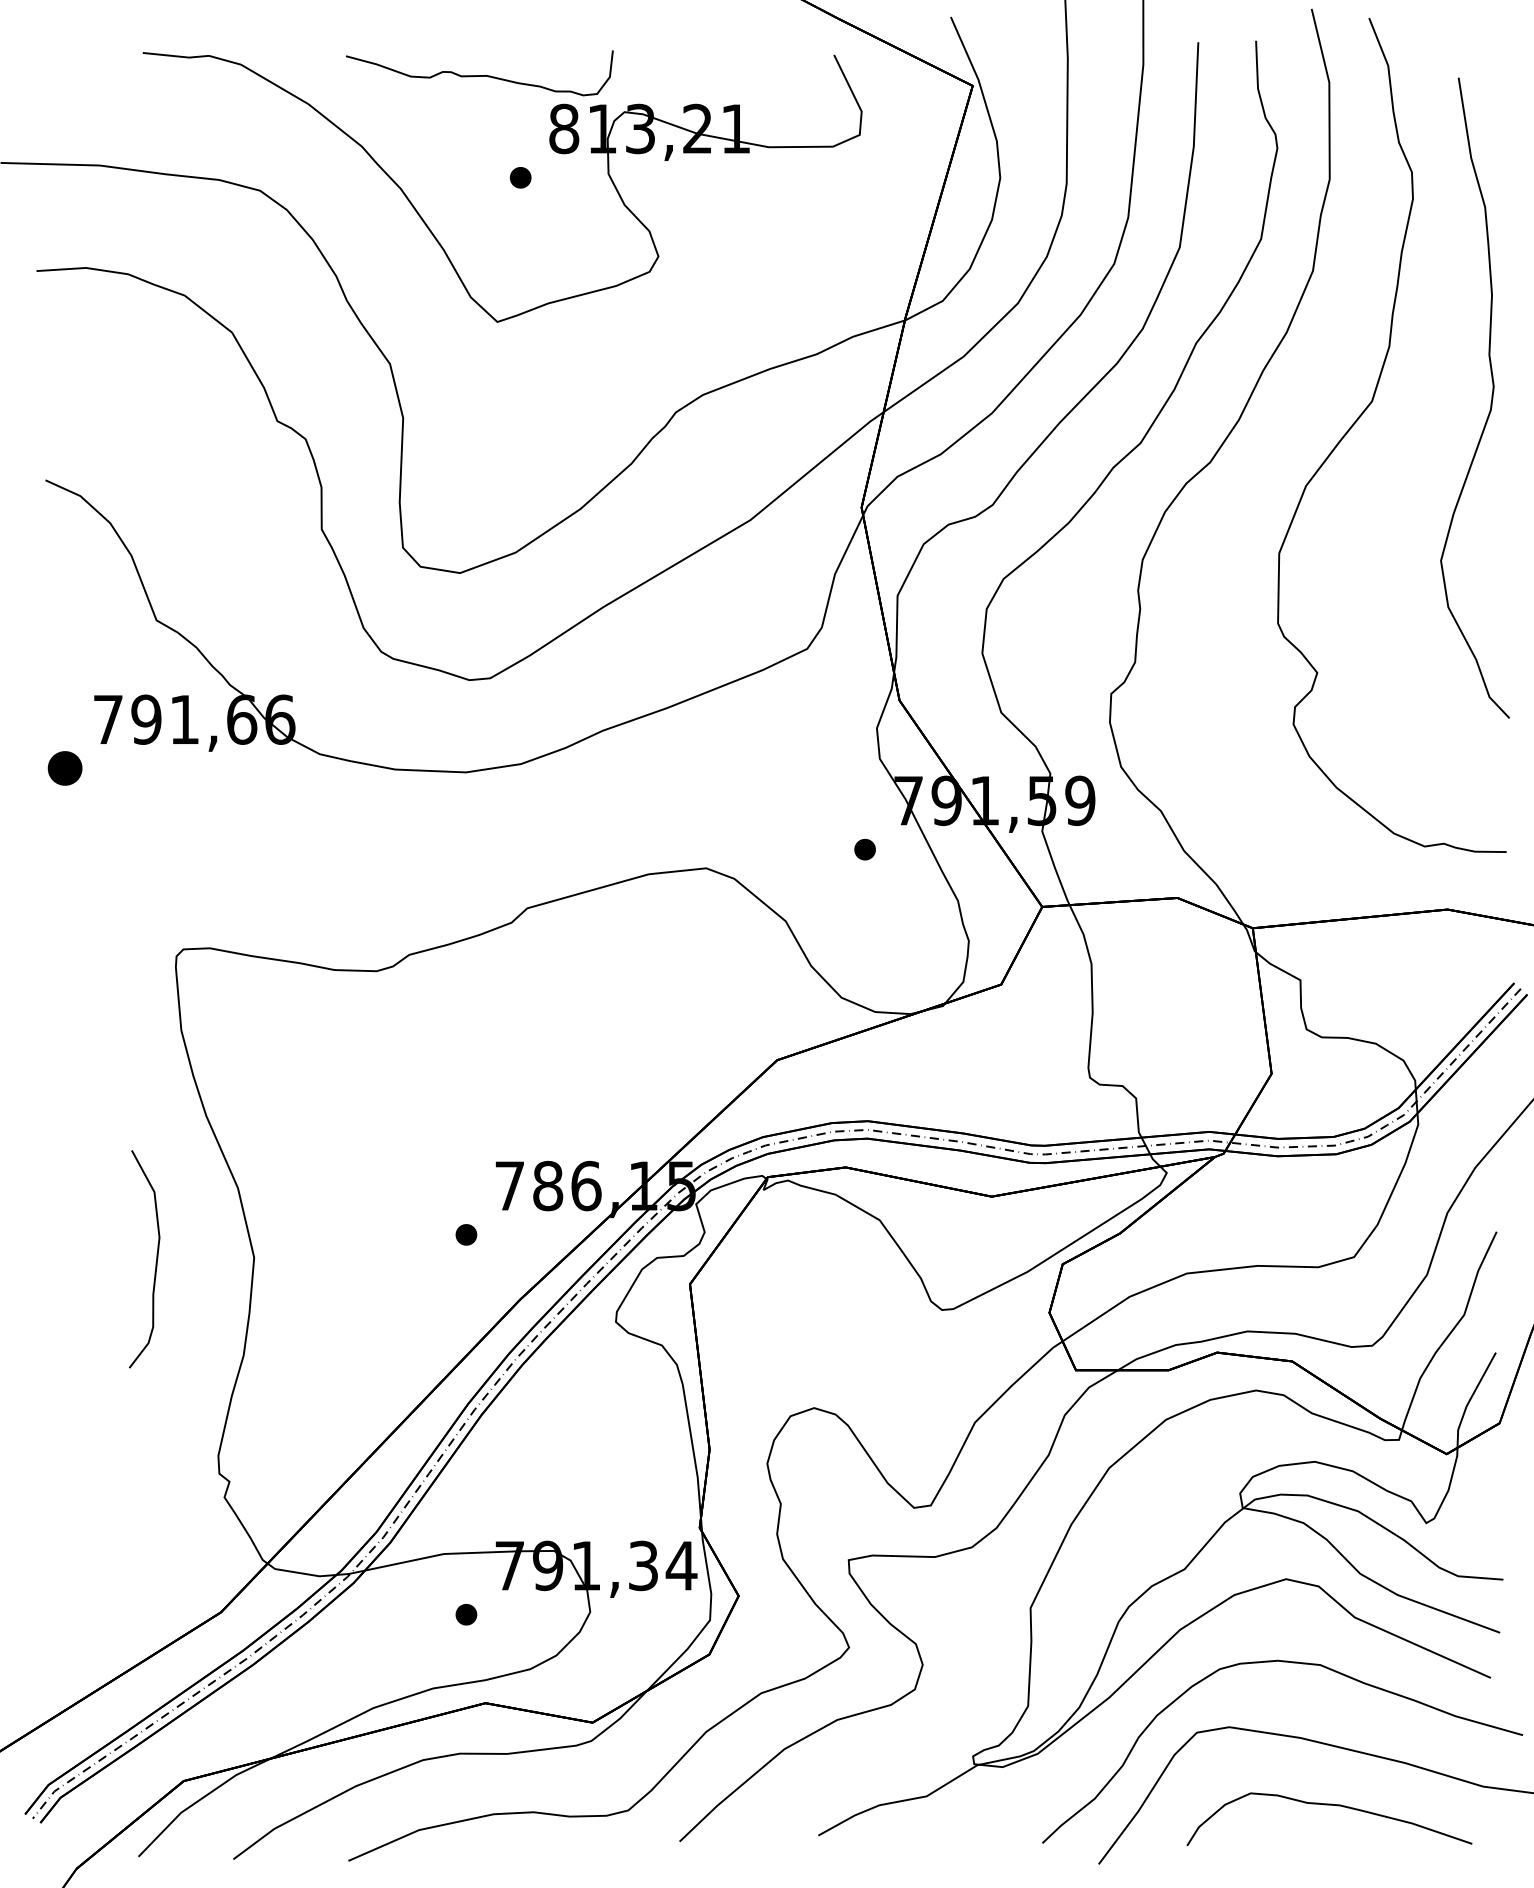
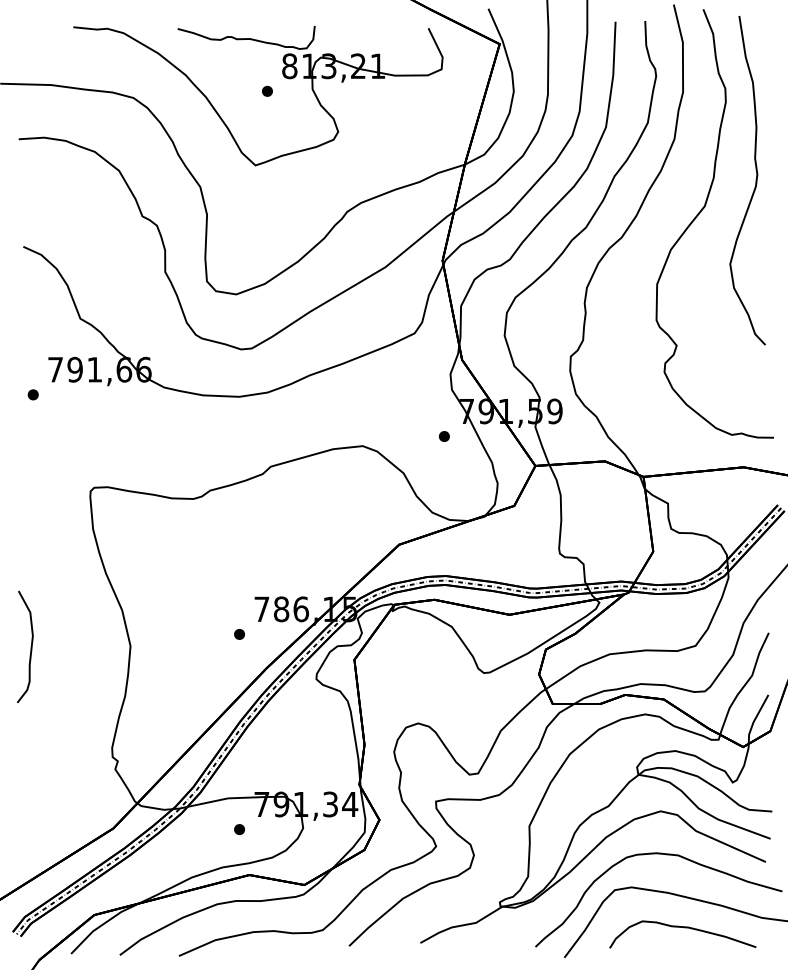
curve: (1490, 398) -> (755, 180), moved
part: (63, 767) -> (32, 394), size x0.62
curve: (154, 1258) -> (30, 646), moved

